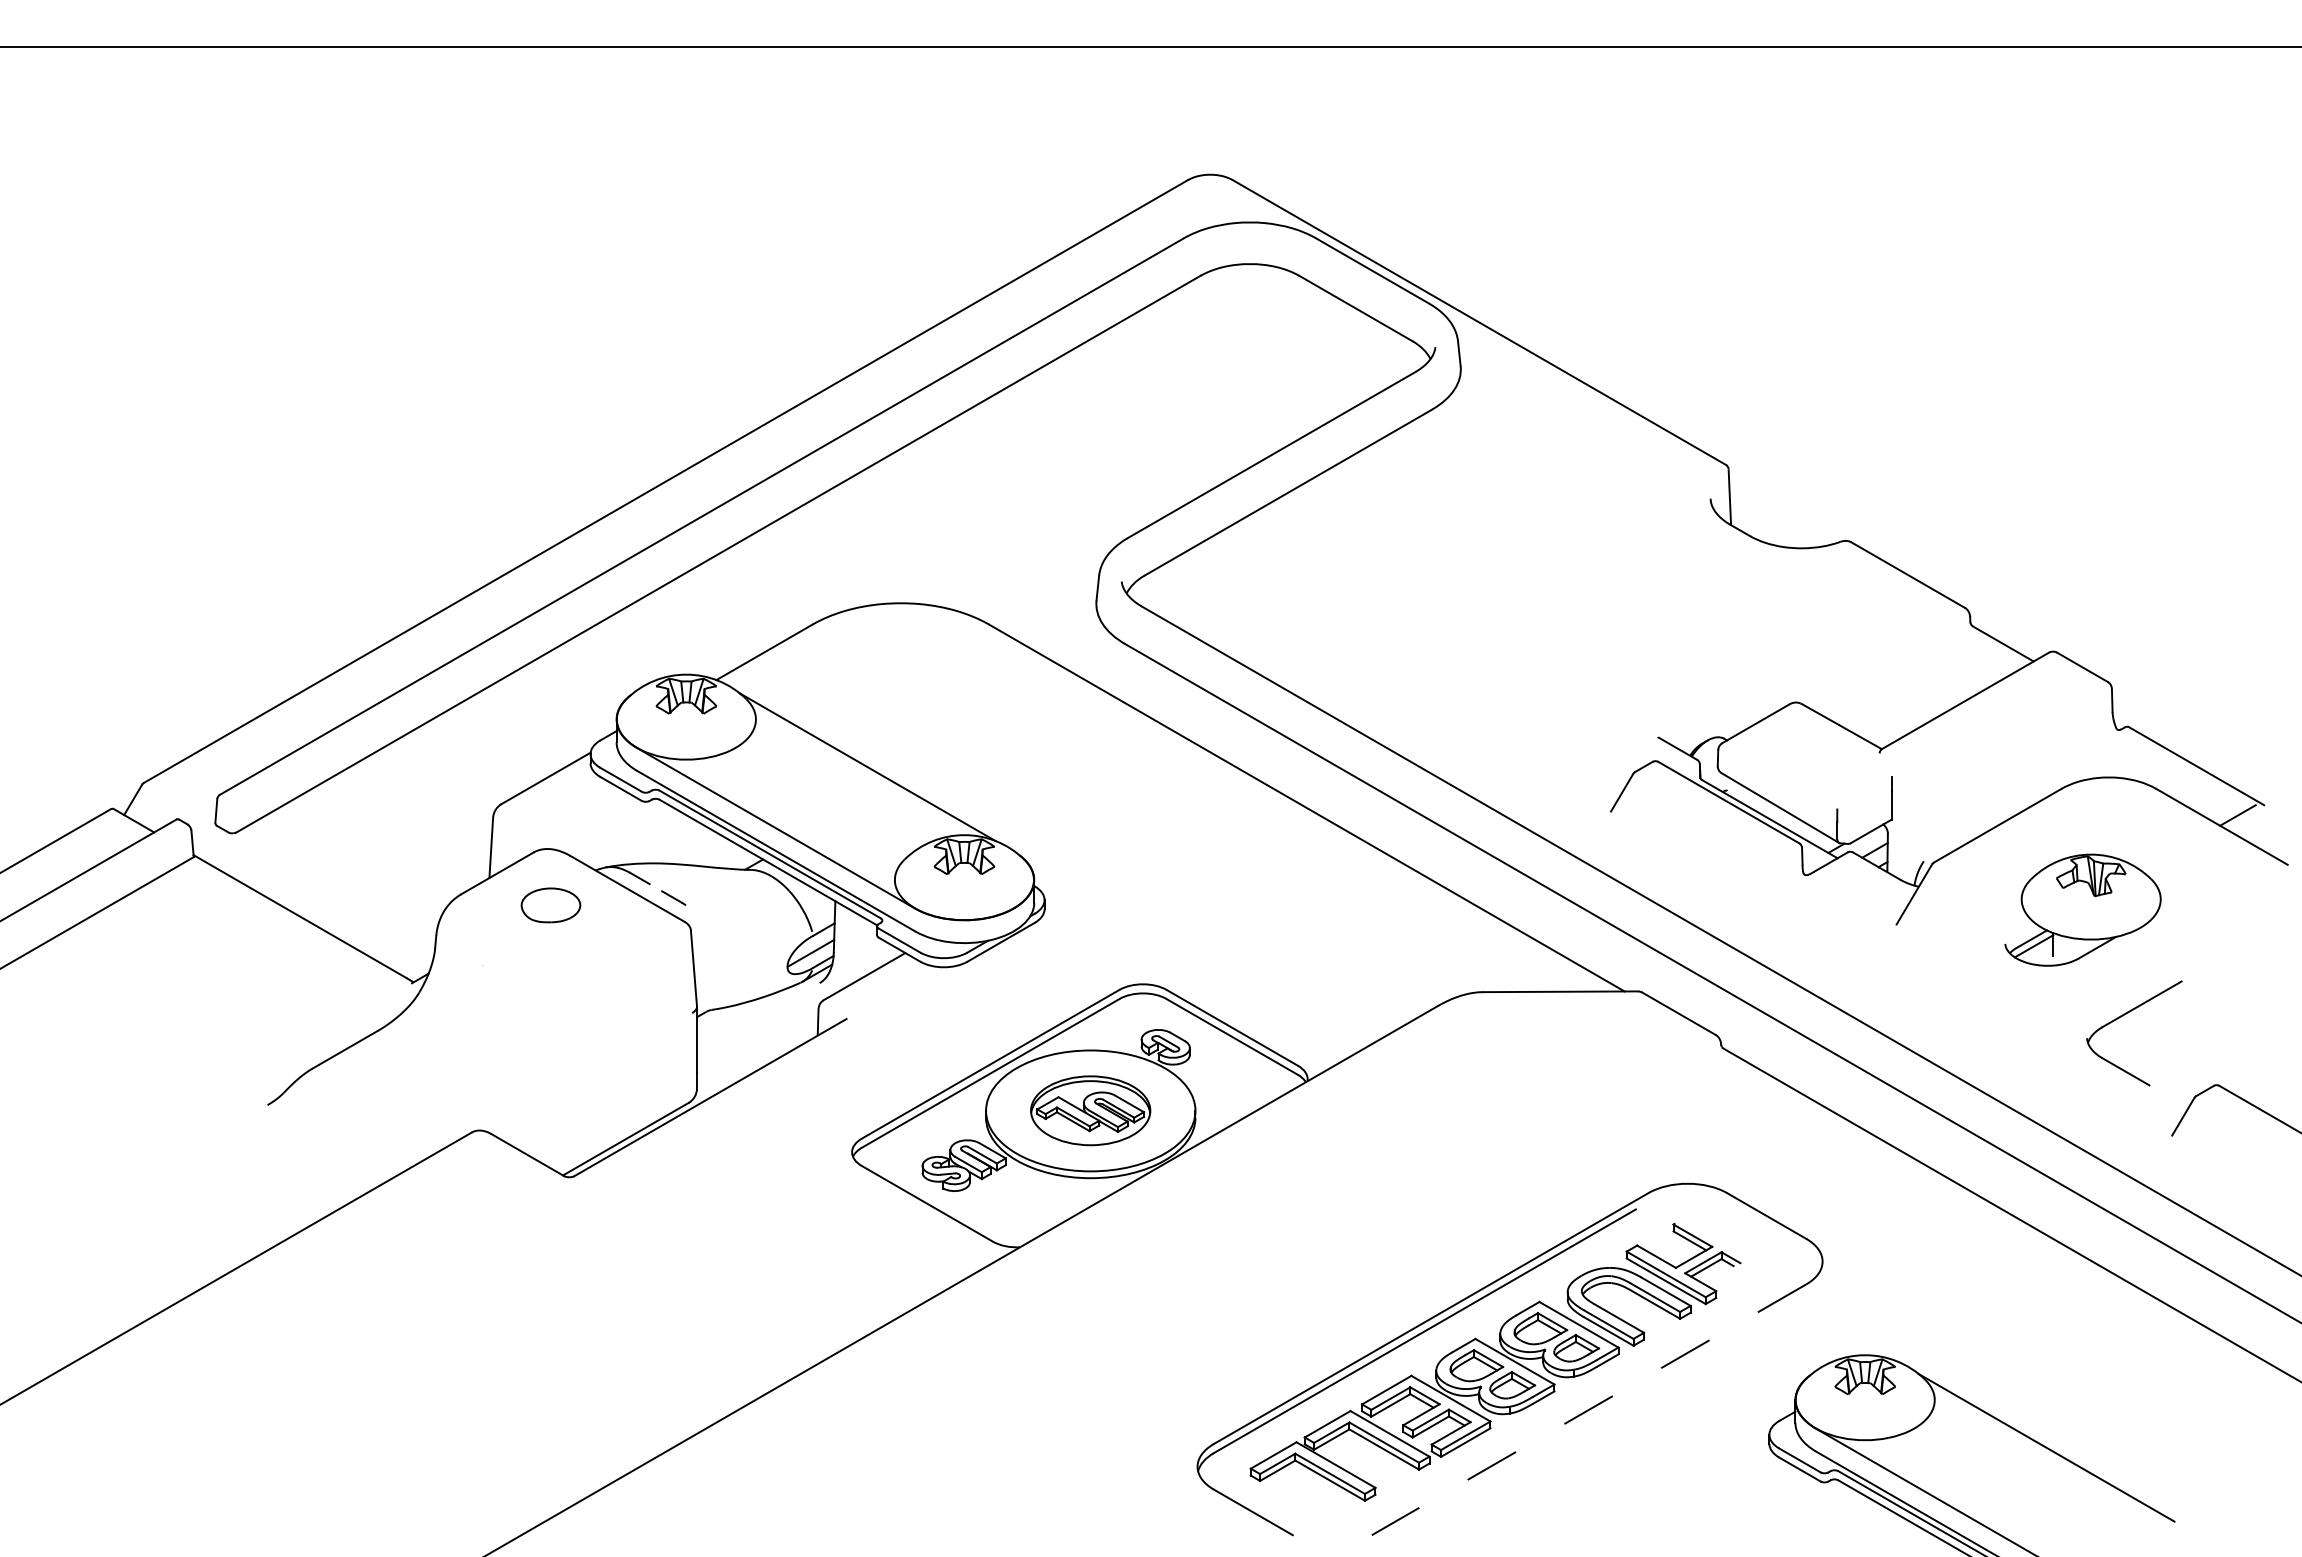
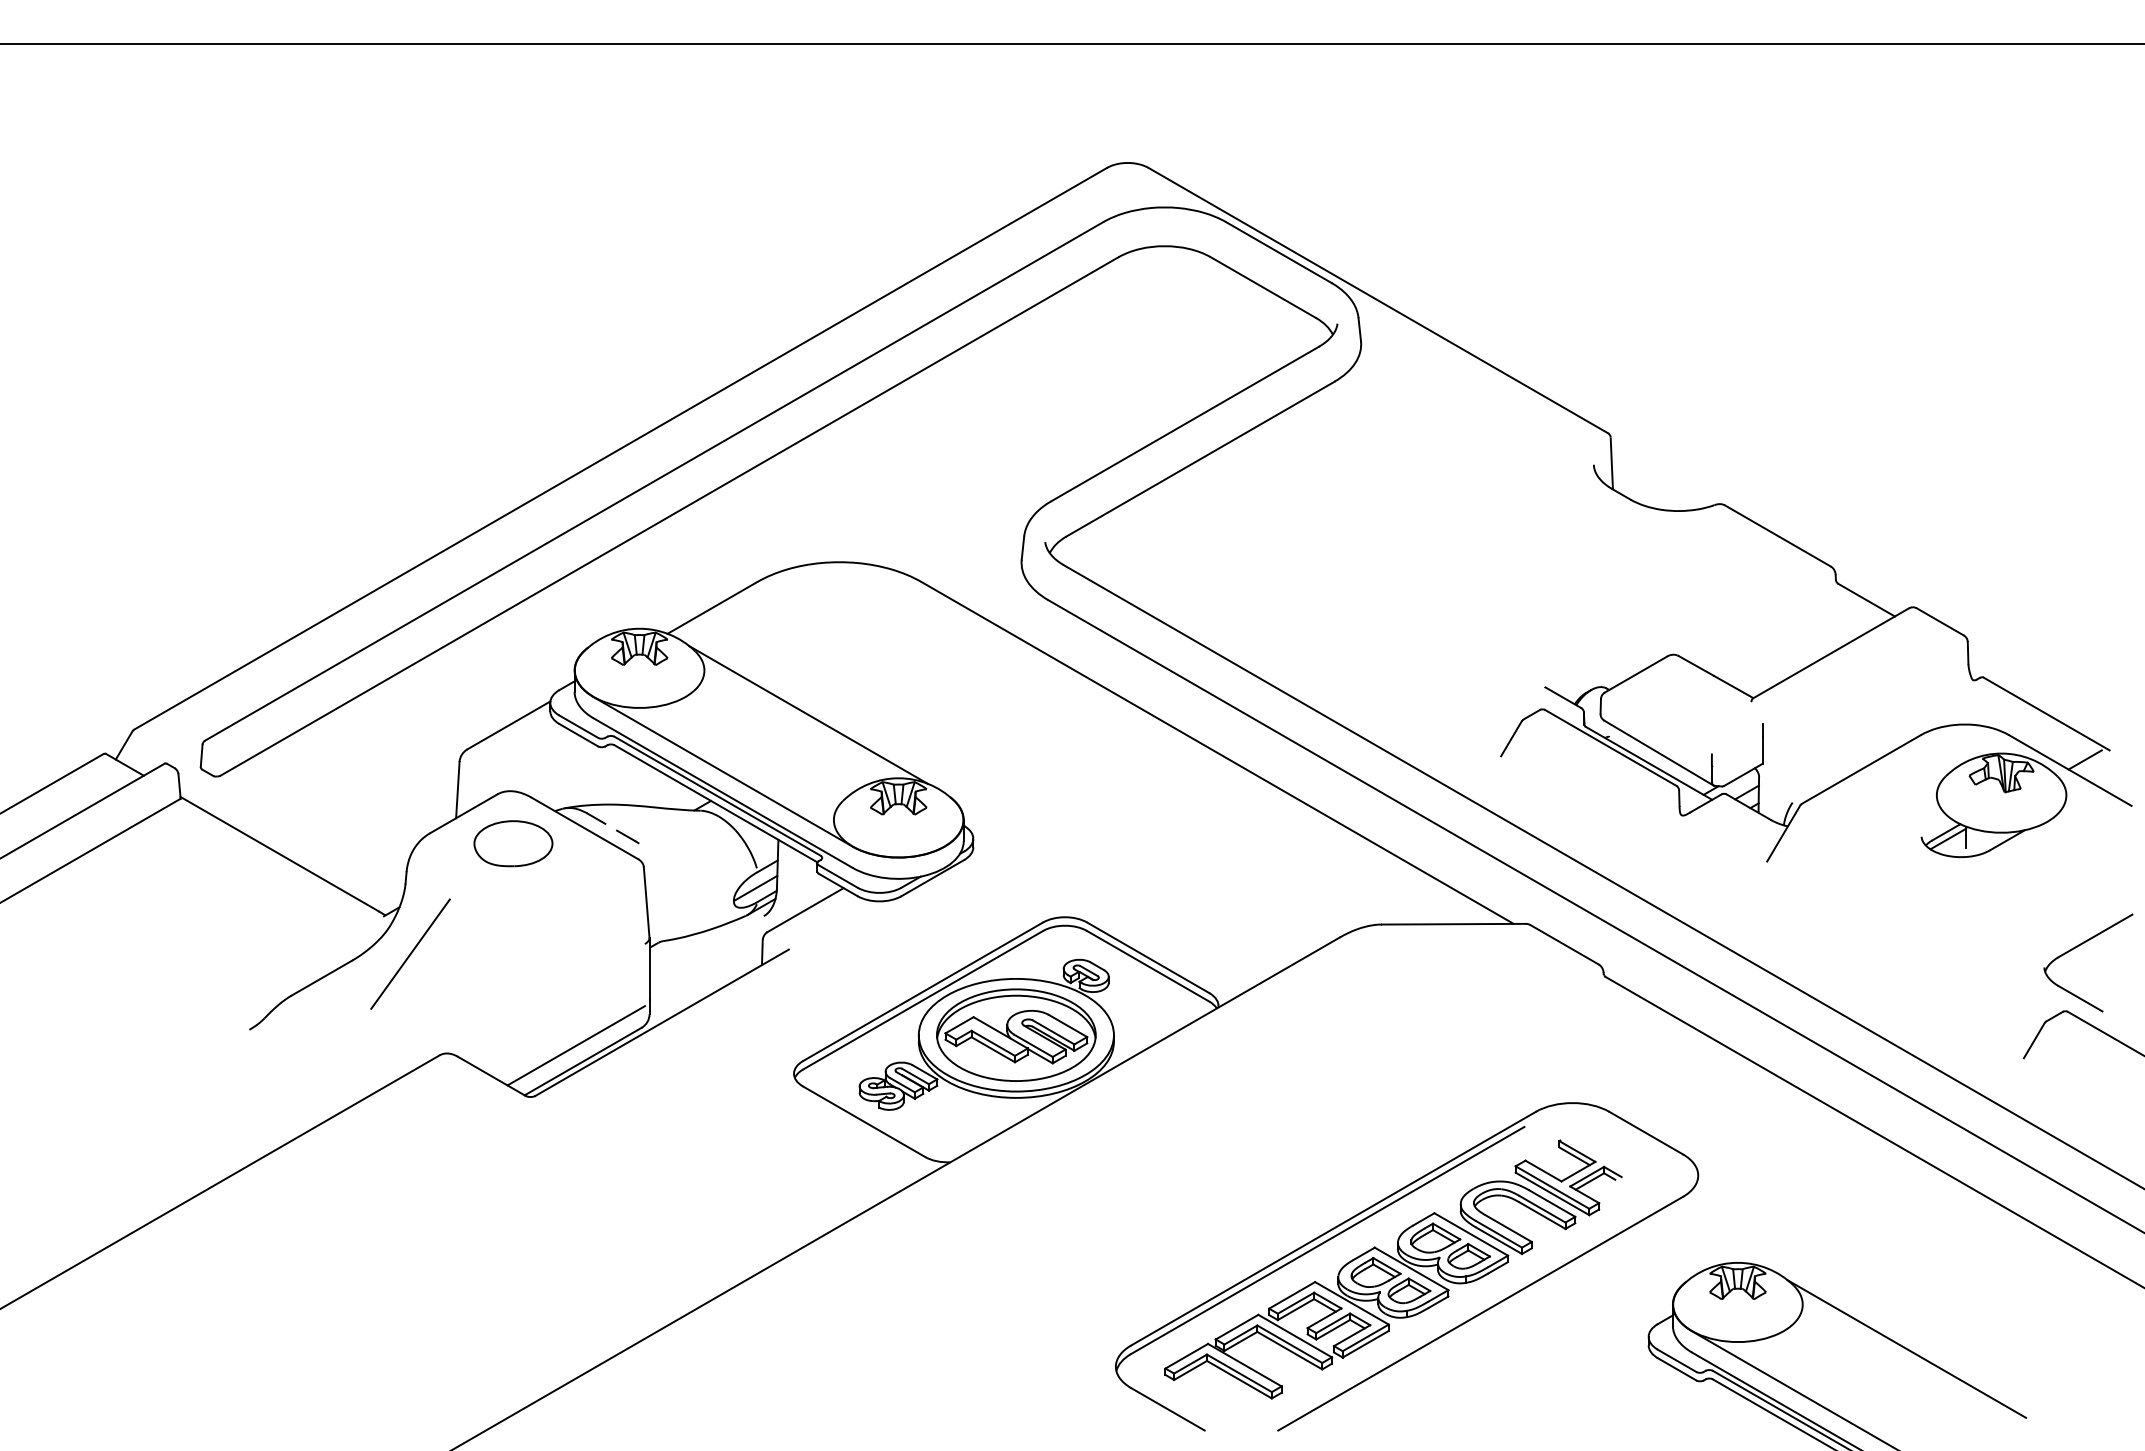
part: (550, 905) -> (513, 843), size x1.43
part: (2082, 909) -> (1993, 804), moved
part: (2123, 1016) -> (2078, 947), moved
line: (440, 1023) -> (410, 953), added
part: (1090, 1110) -> (1016, 1034), size x1.43
line: (618, 1121) -> (576, 1045), added
line: (1589, 1409) -> (1481, 1313), dashed -> solid

